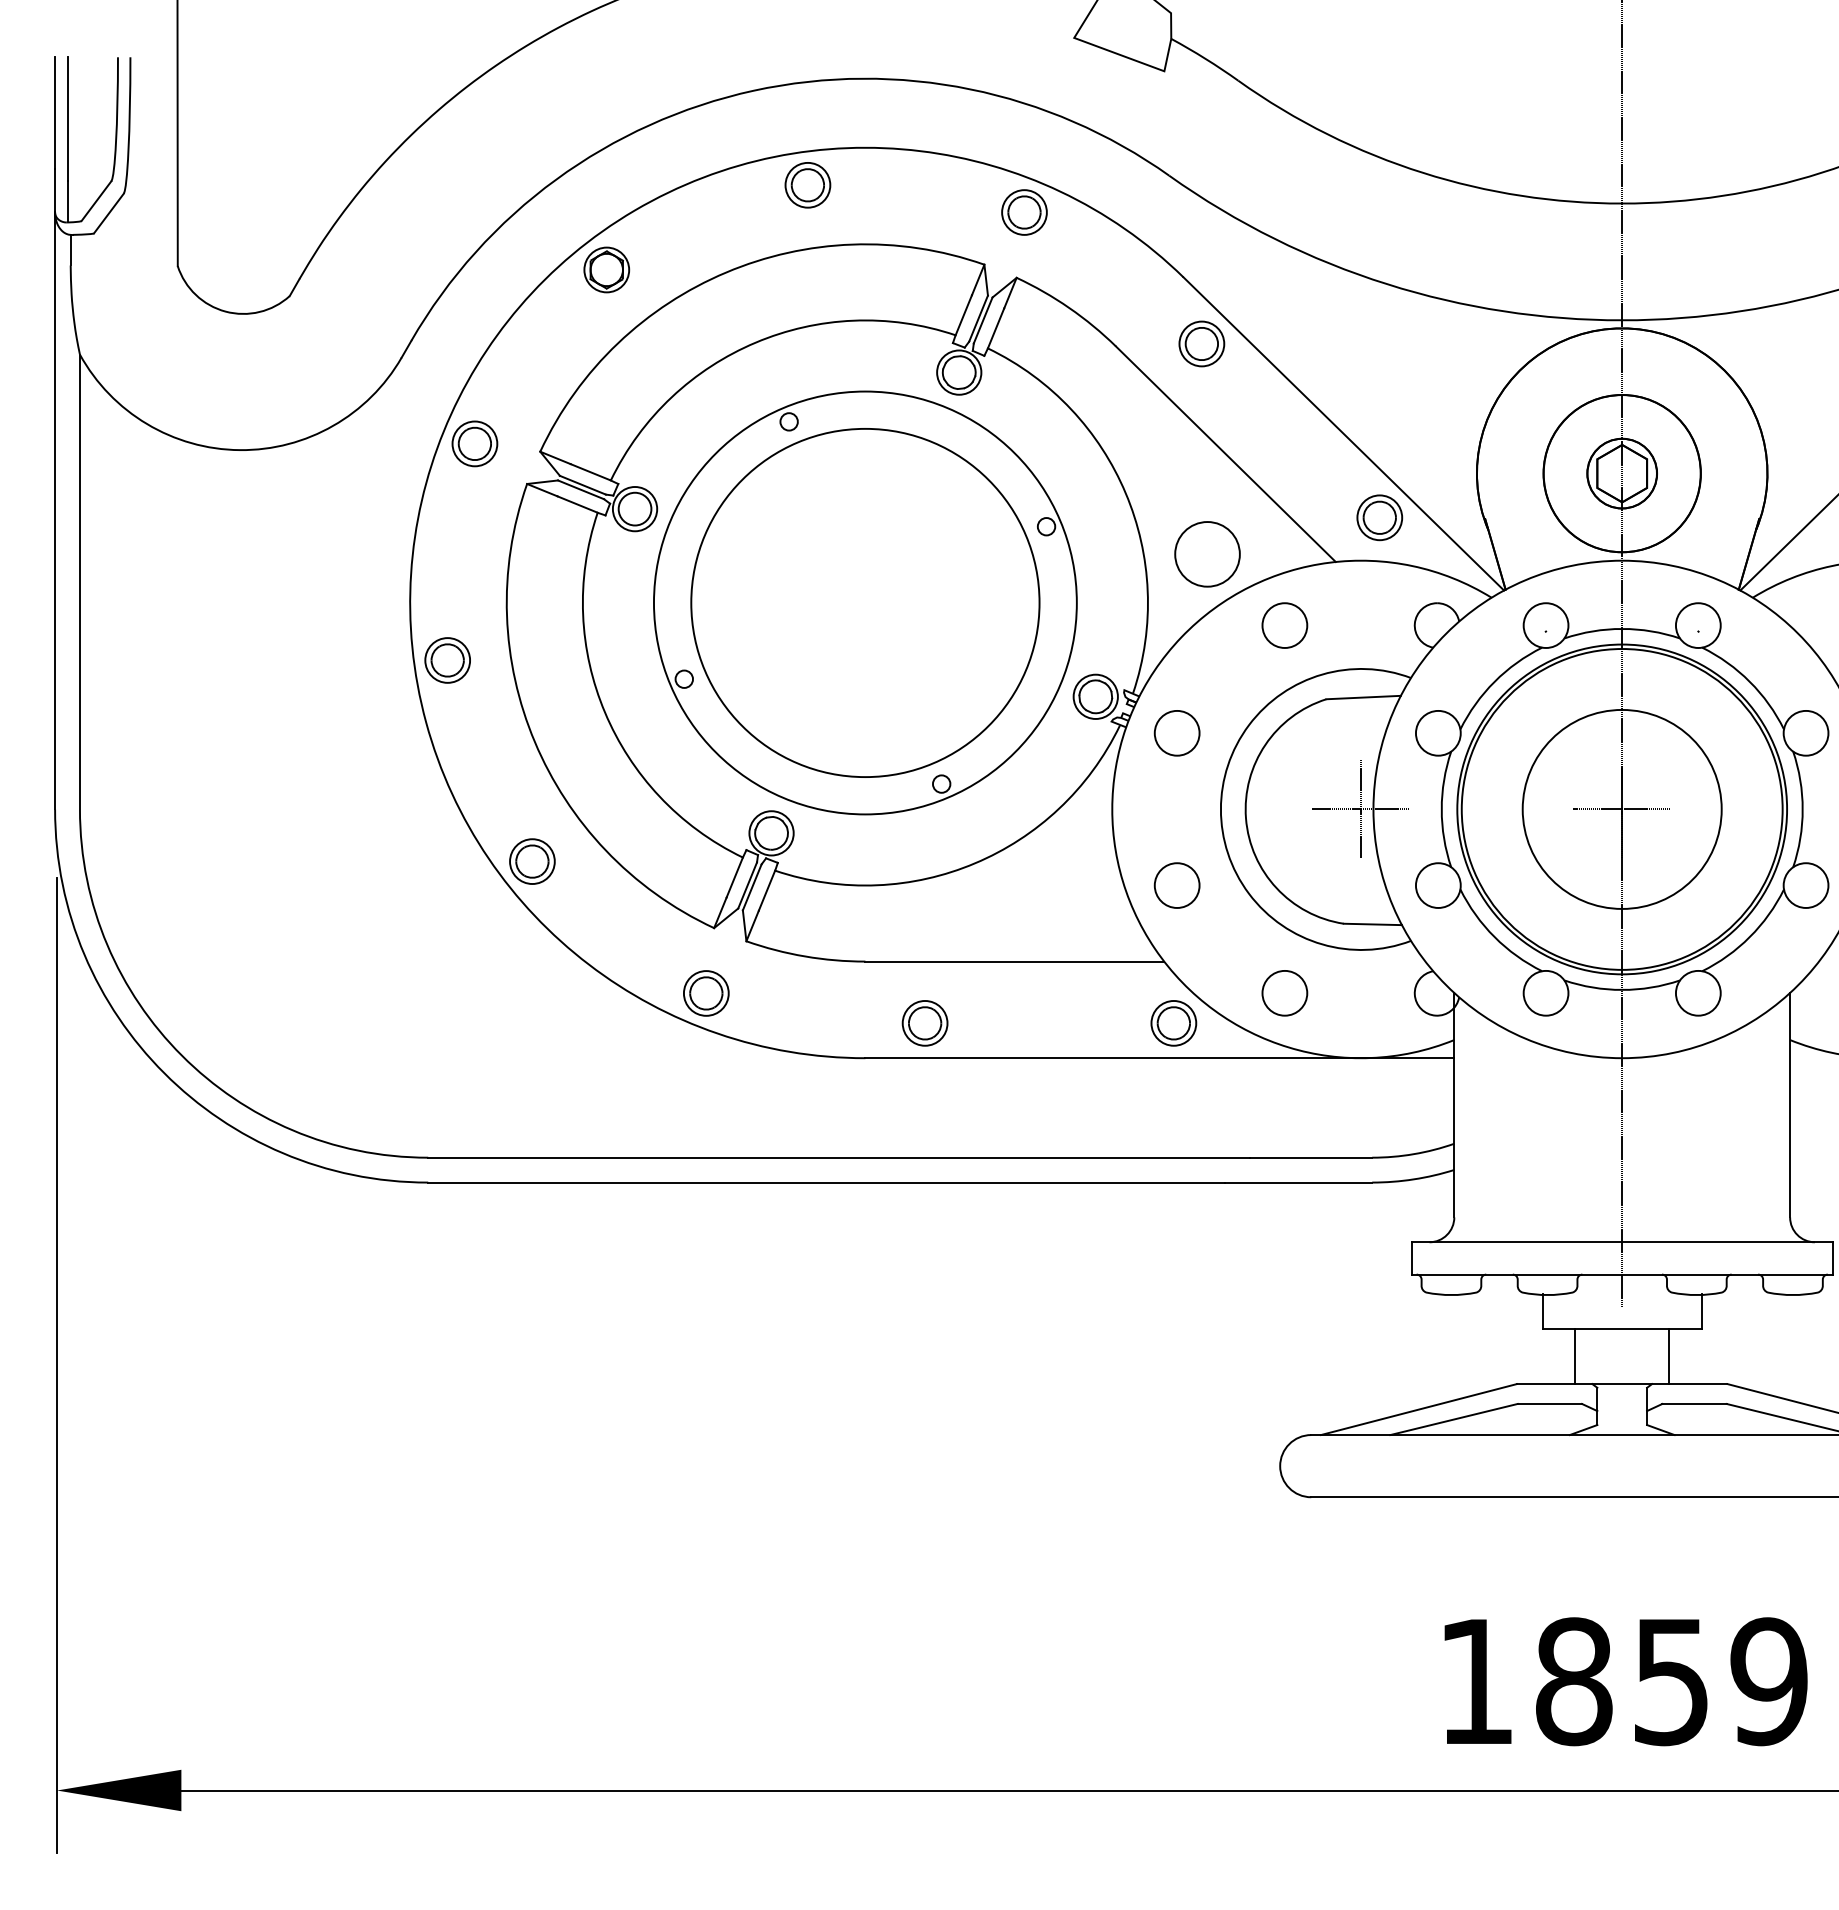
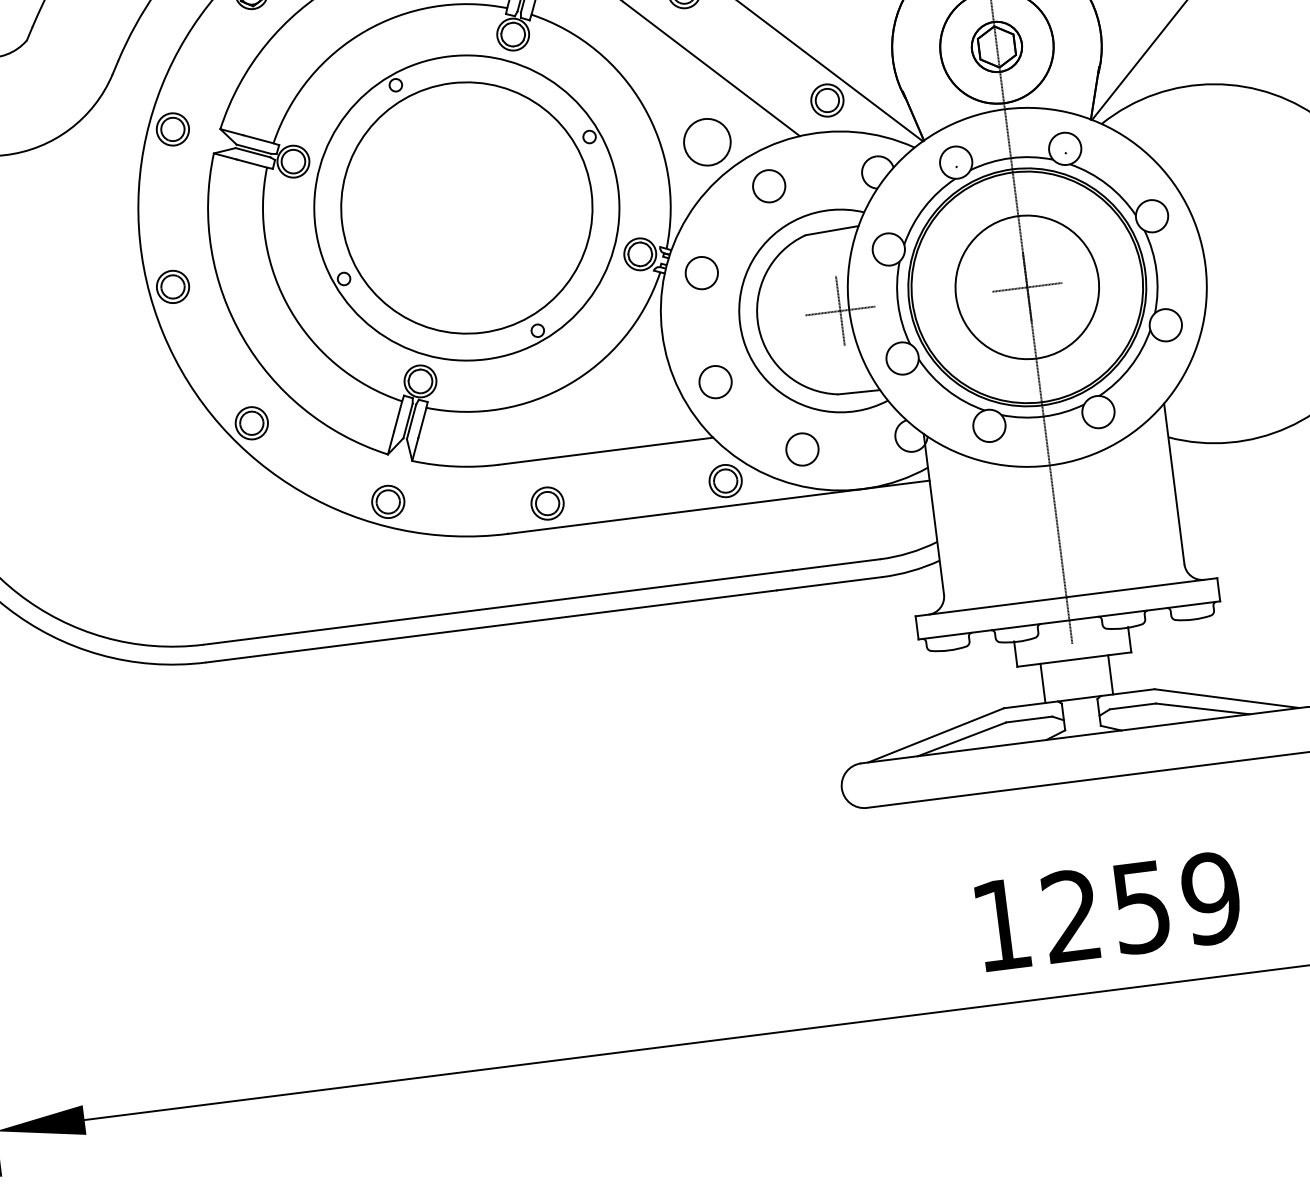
text: (1574, 1681) -> (1072, 916), 1859 -> 1259

